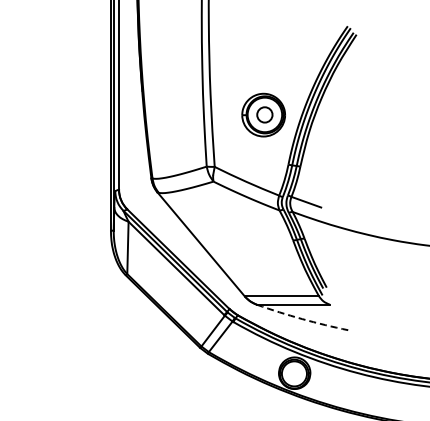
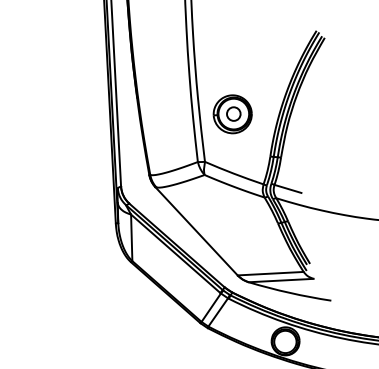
part: (263, 114) -> (232, 113), moved
arc: (302, 319) -> (290, 293), dashed -> solid

